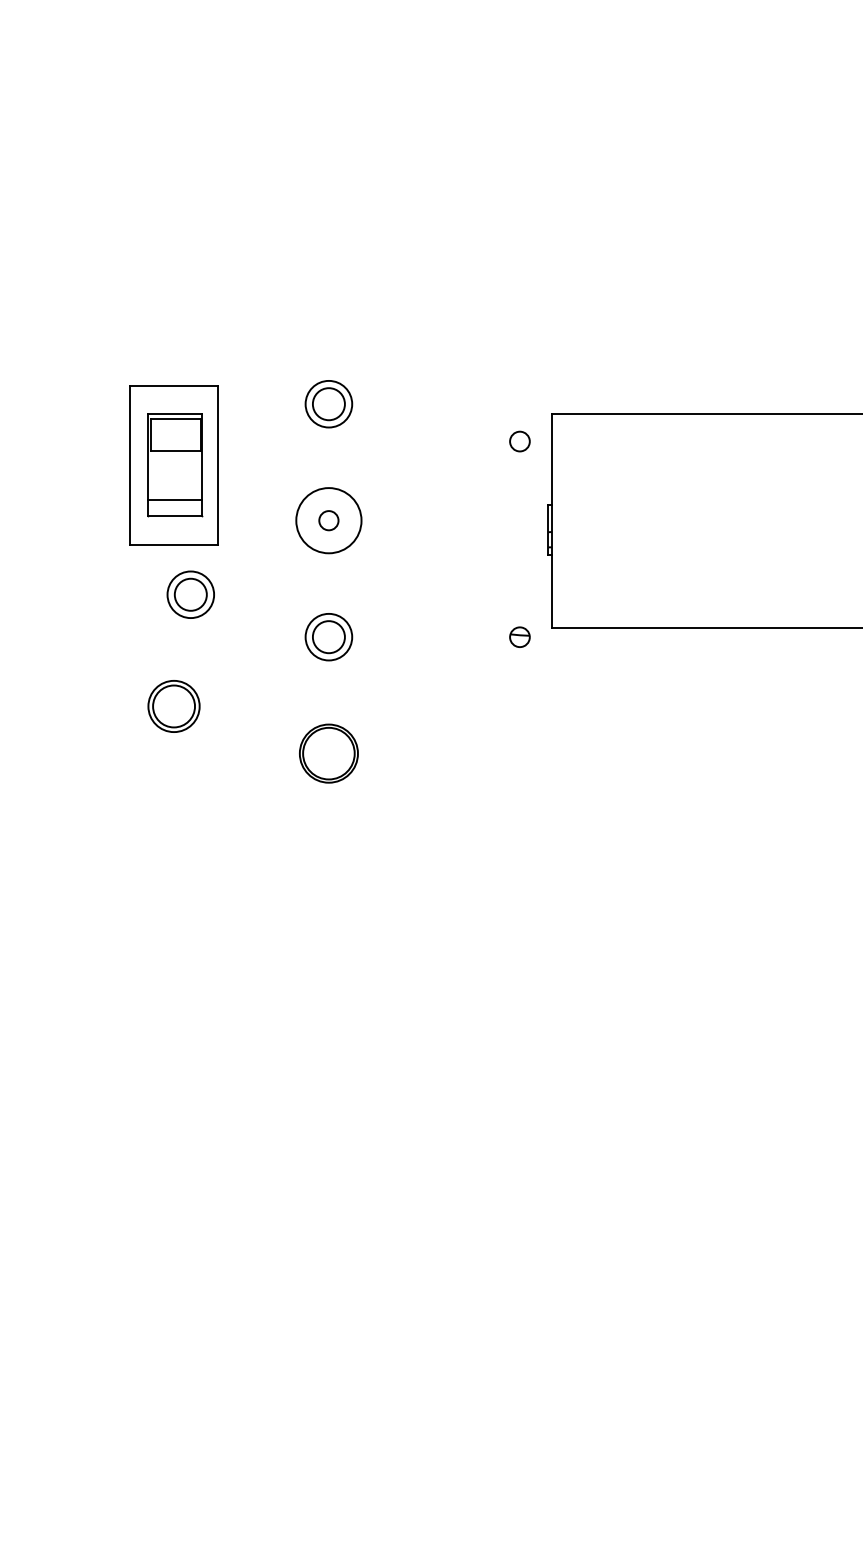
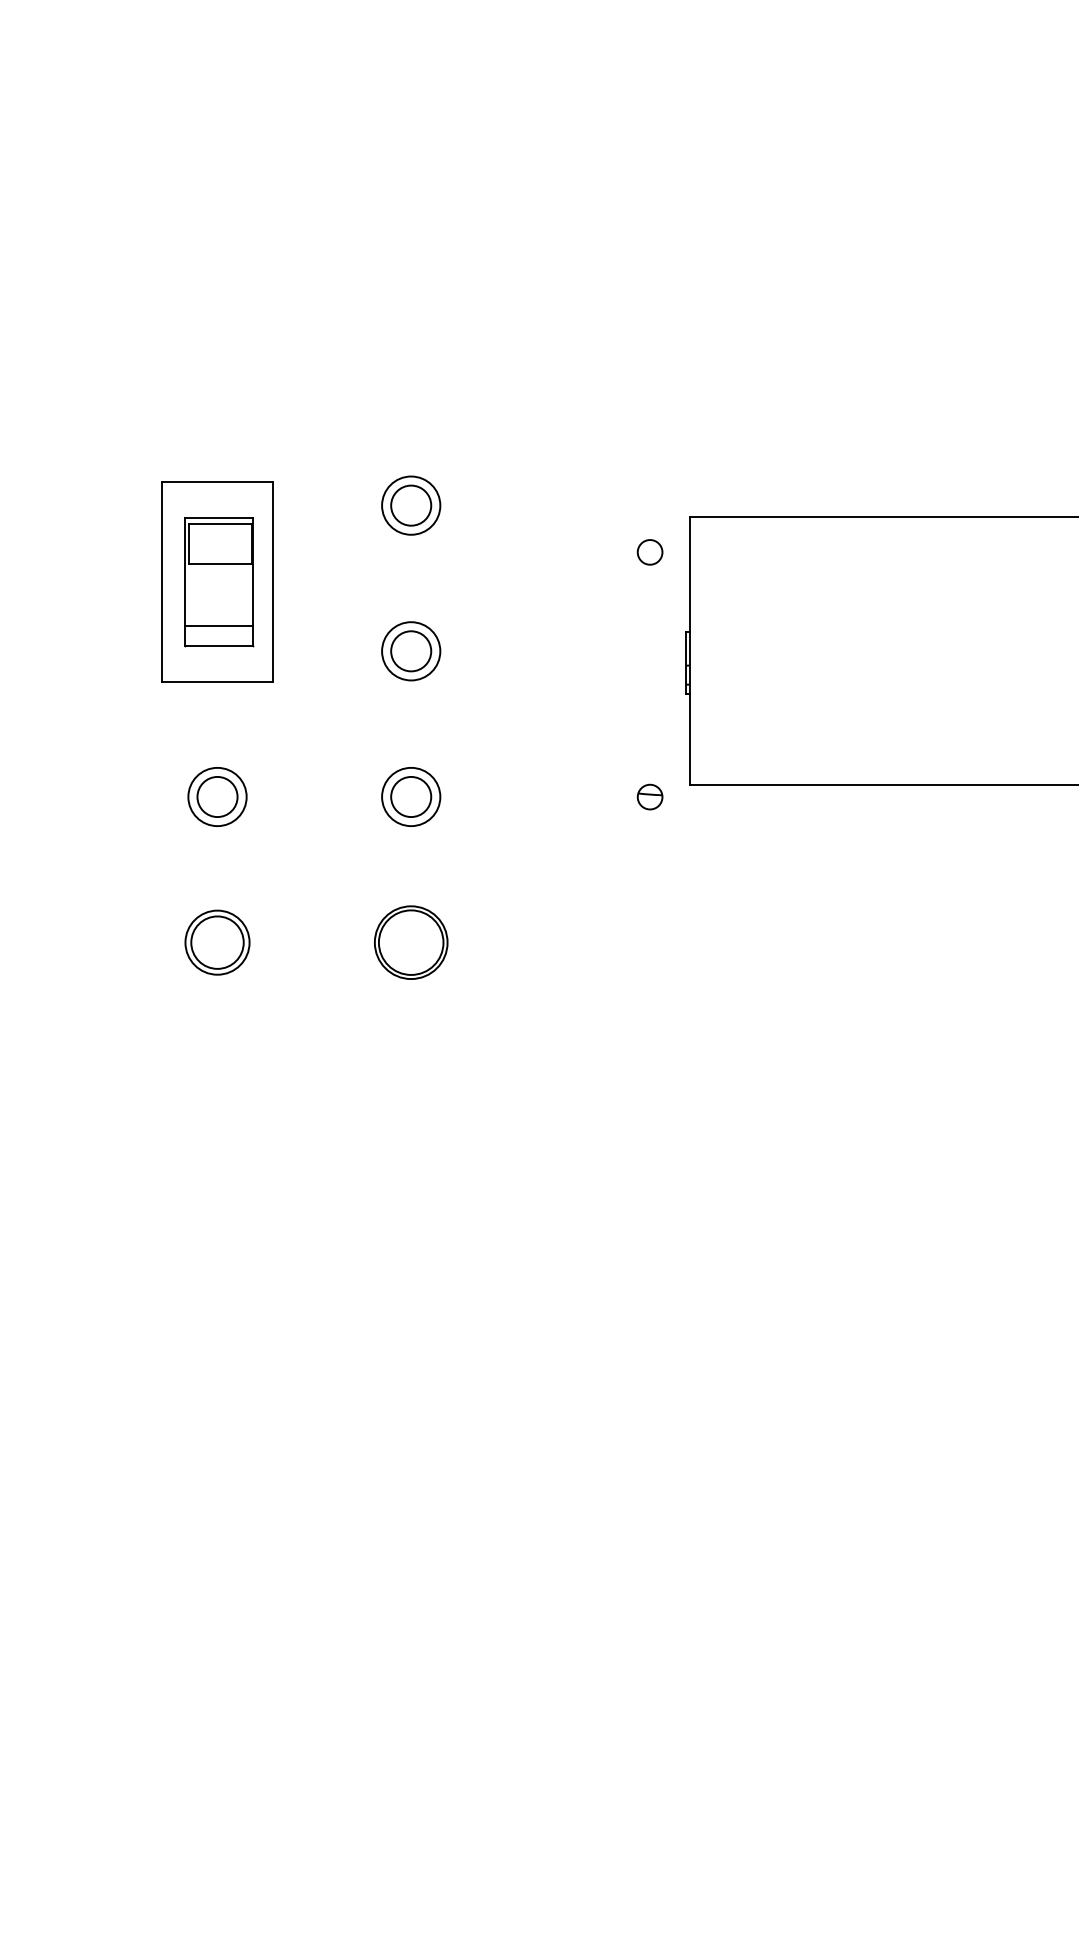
circle: (329, 520) -> (411, 651), size x0.71
circle: (329, 520) -> (411, 651), size x1.67
part: (190, 594) -> (217, 796), moved
part: (174, 706) -> (217, 942), moved

